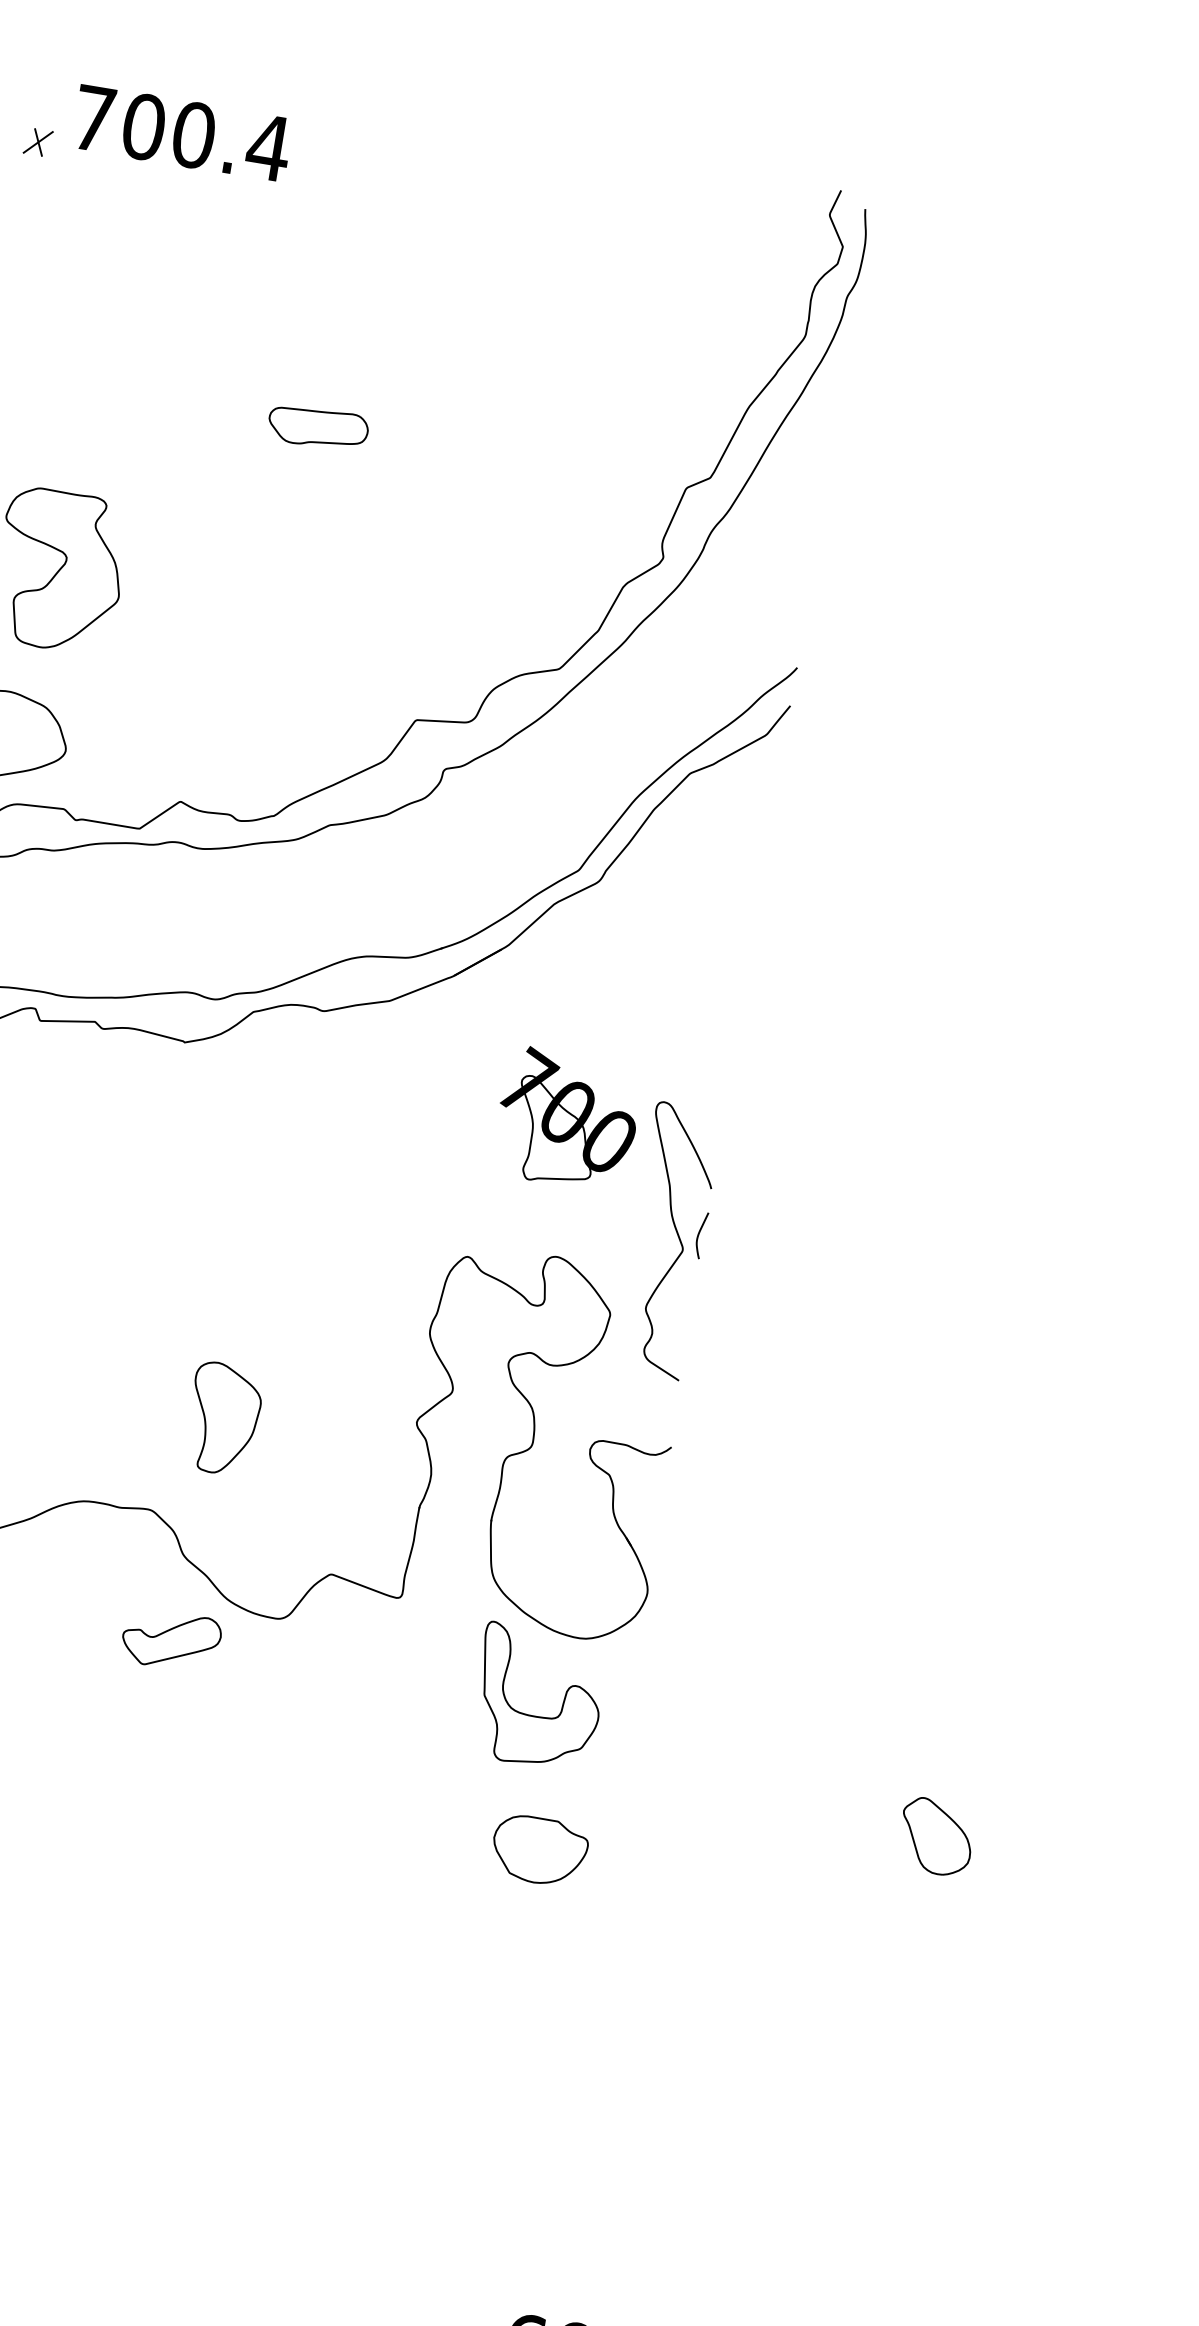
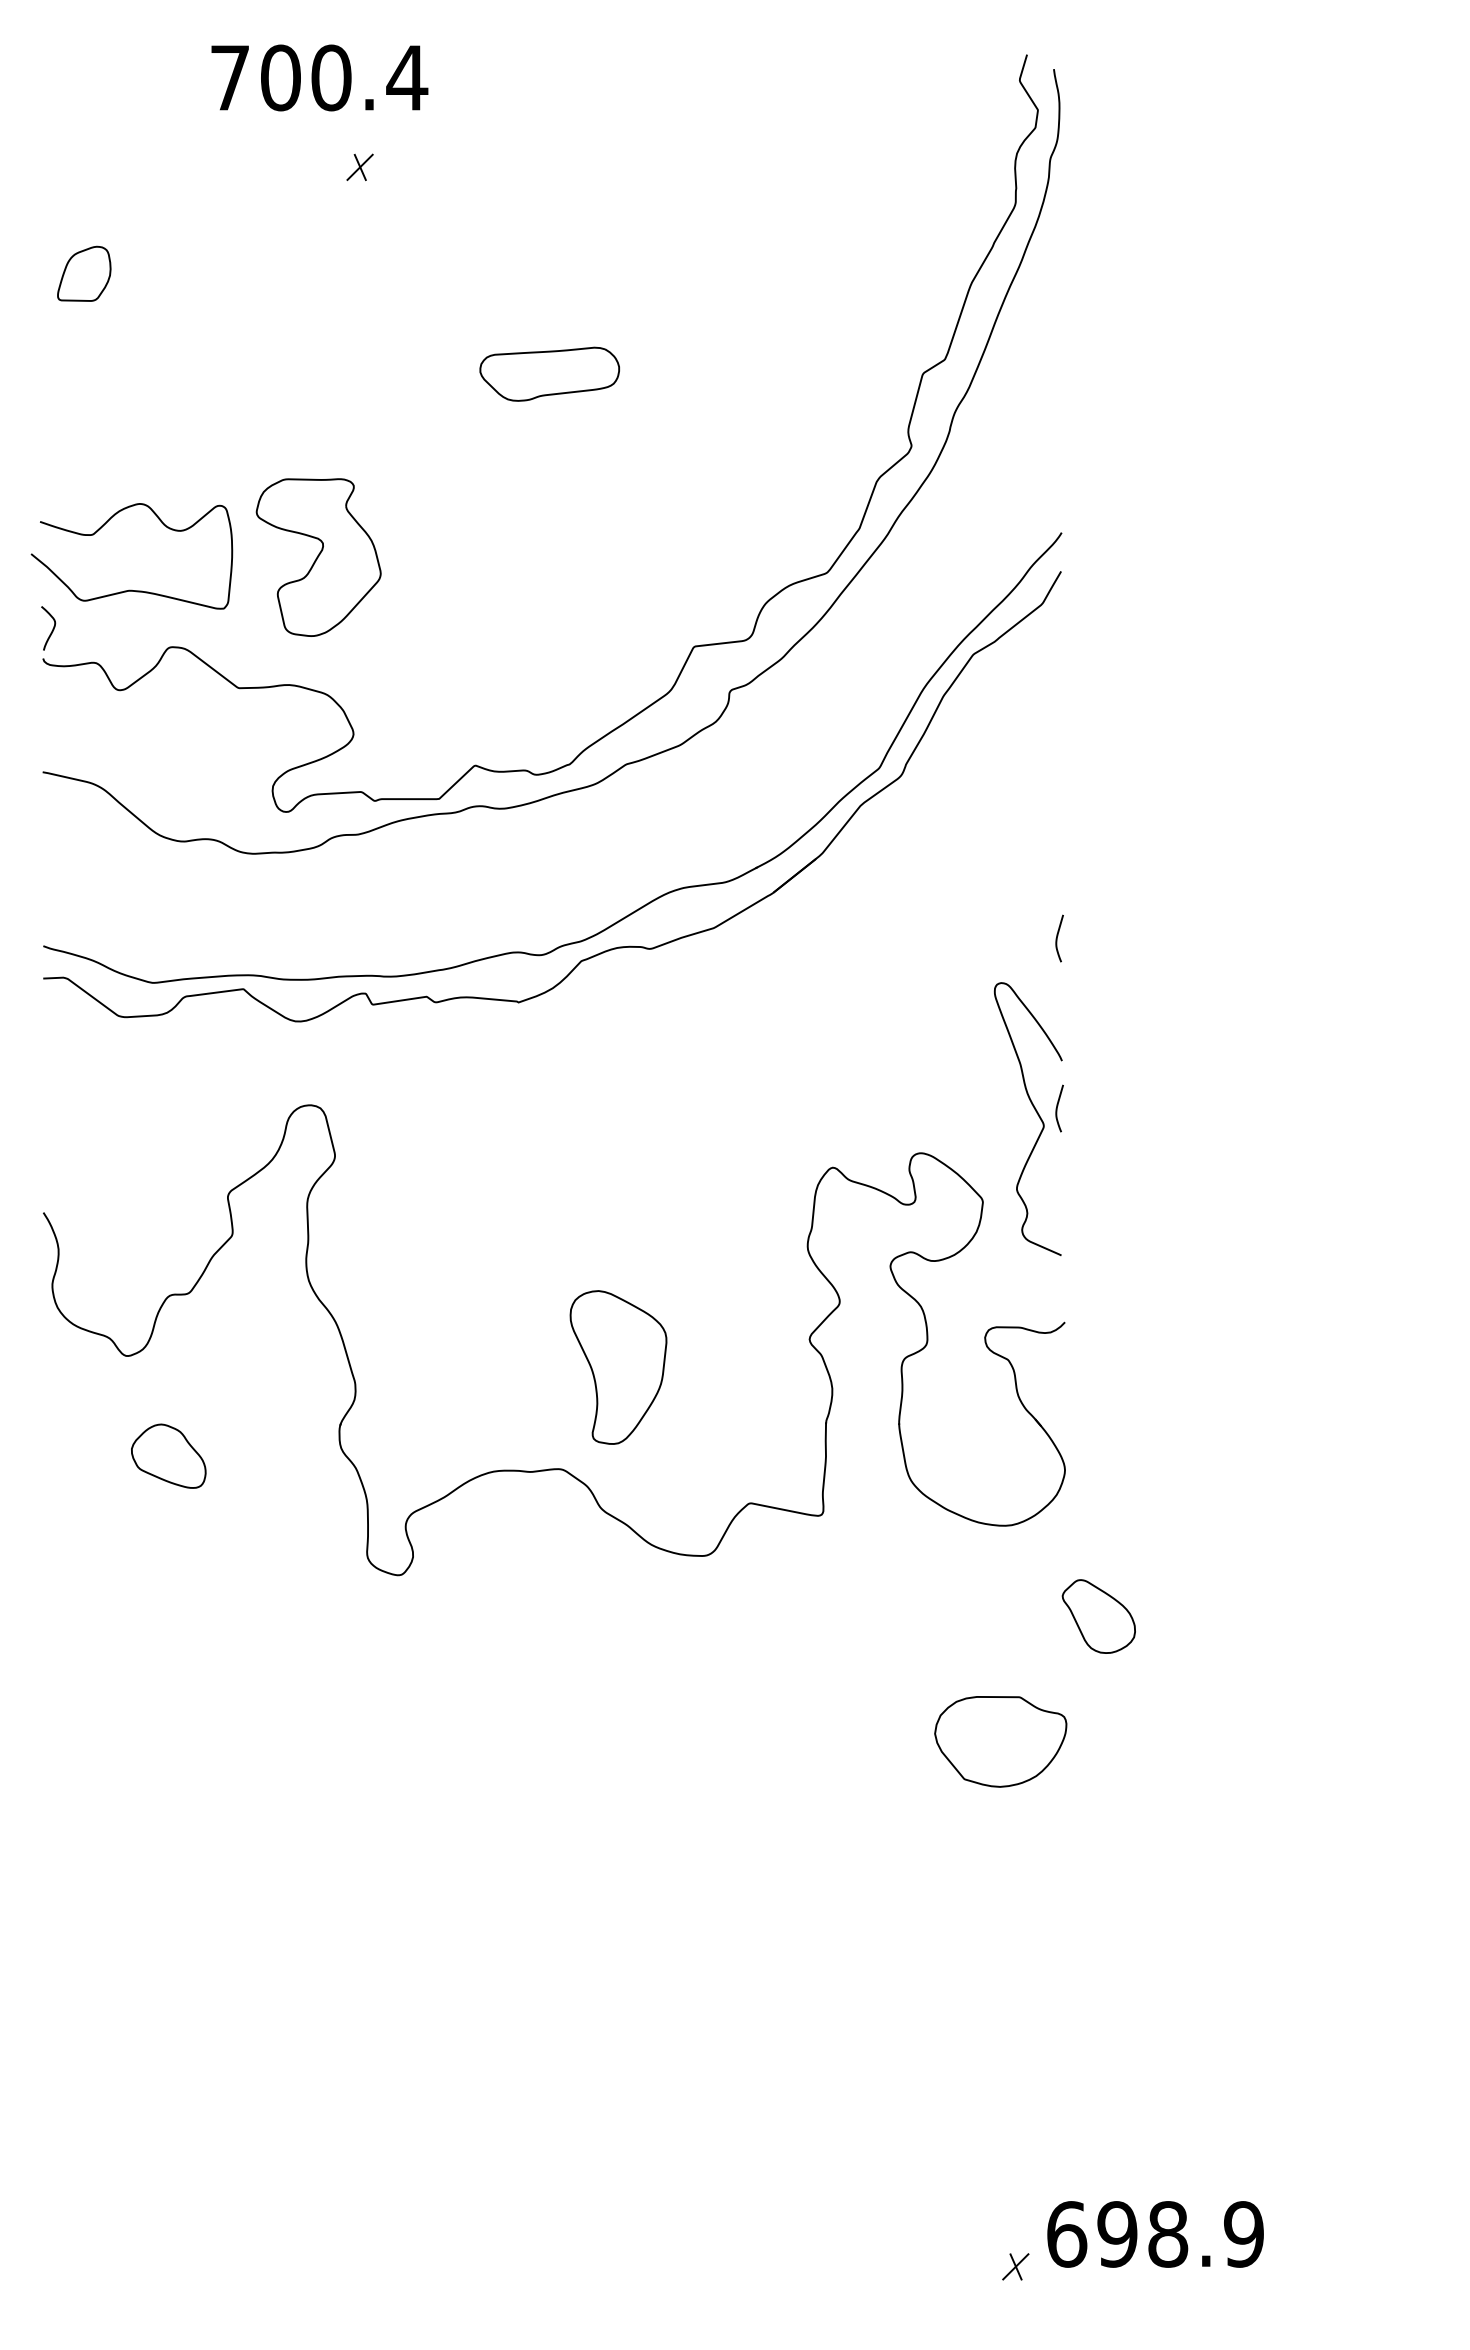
text: (182, 132) -> (319, 77), moved
part: (37, 141) -> (359, 166), moved
part: (317, 427) -> (549, 374), size x1.4
curve: (726, 1067) -> (1057, 938), added
part: (567, 1119) -> (908, 1015), removed
part: (223, 1418) -> (618, 1367), size x1.4
part: (170, 1640) -> (602, 1594), removed
part: (535, 1715) -> (974, 1609), removed
part: (935, 1836) -> (1098, 1616), moved
part: (539, 1851) -> (1000, 1742), size x1.4

